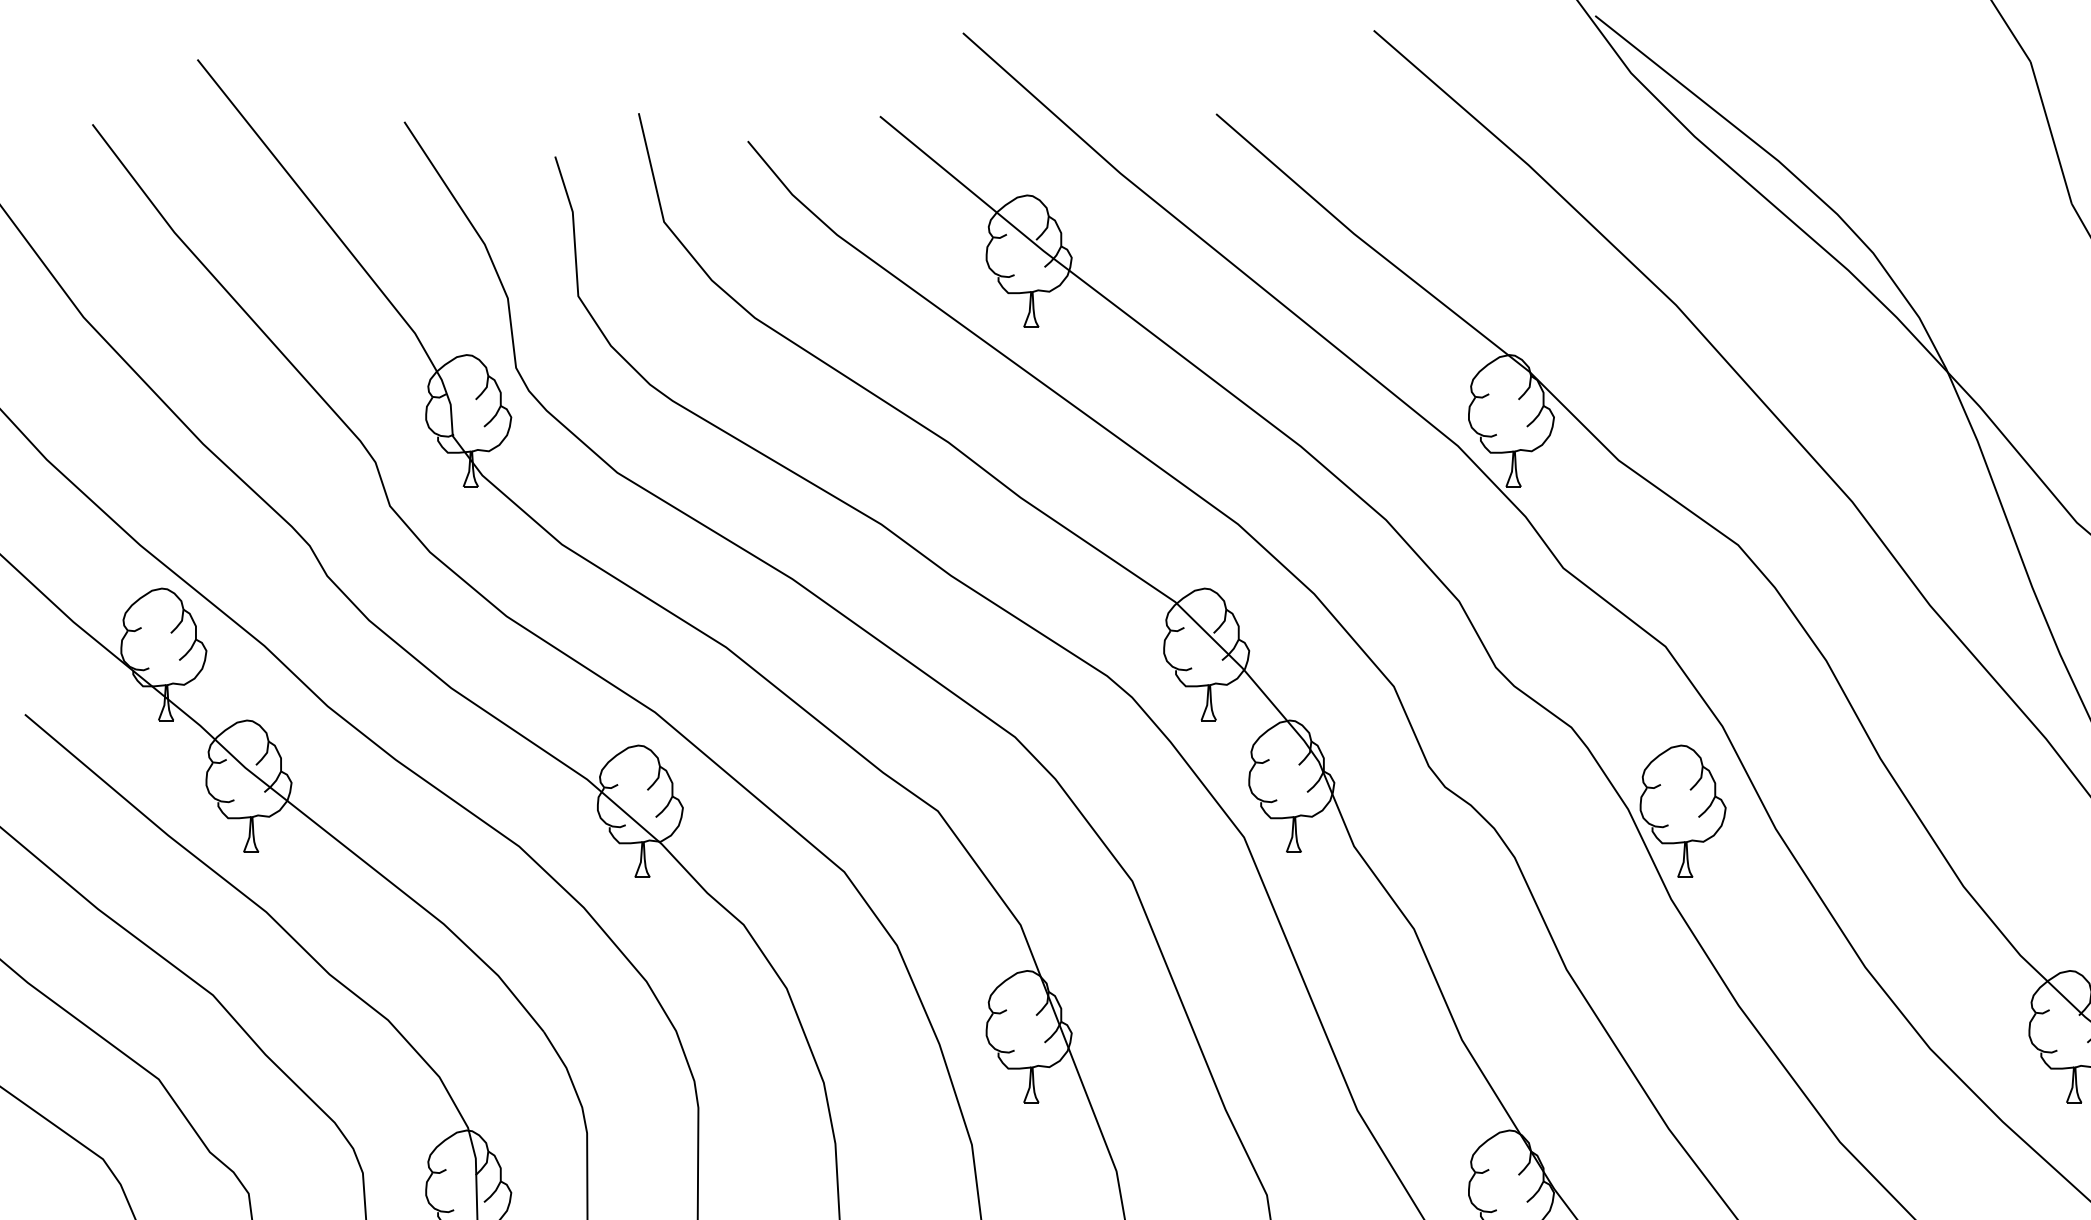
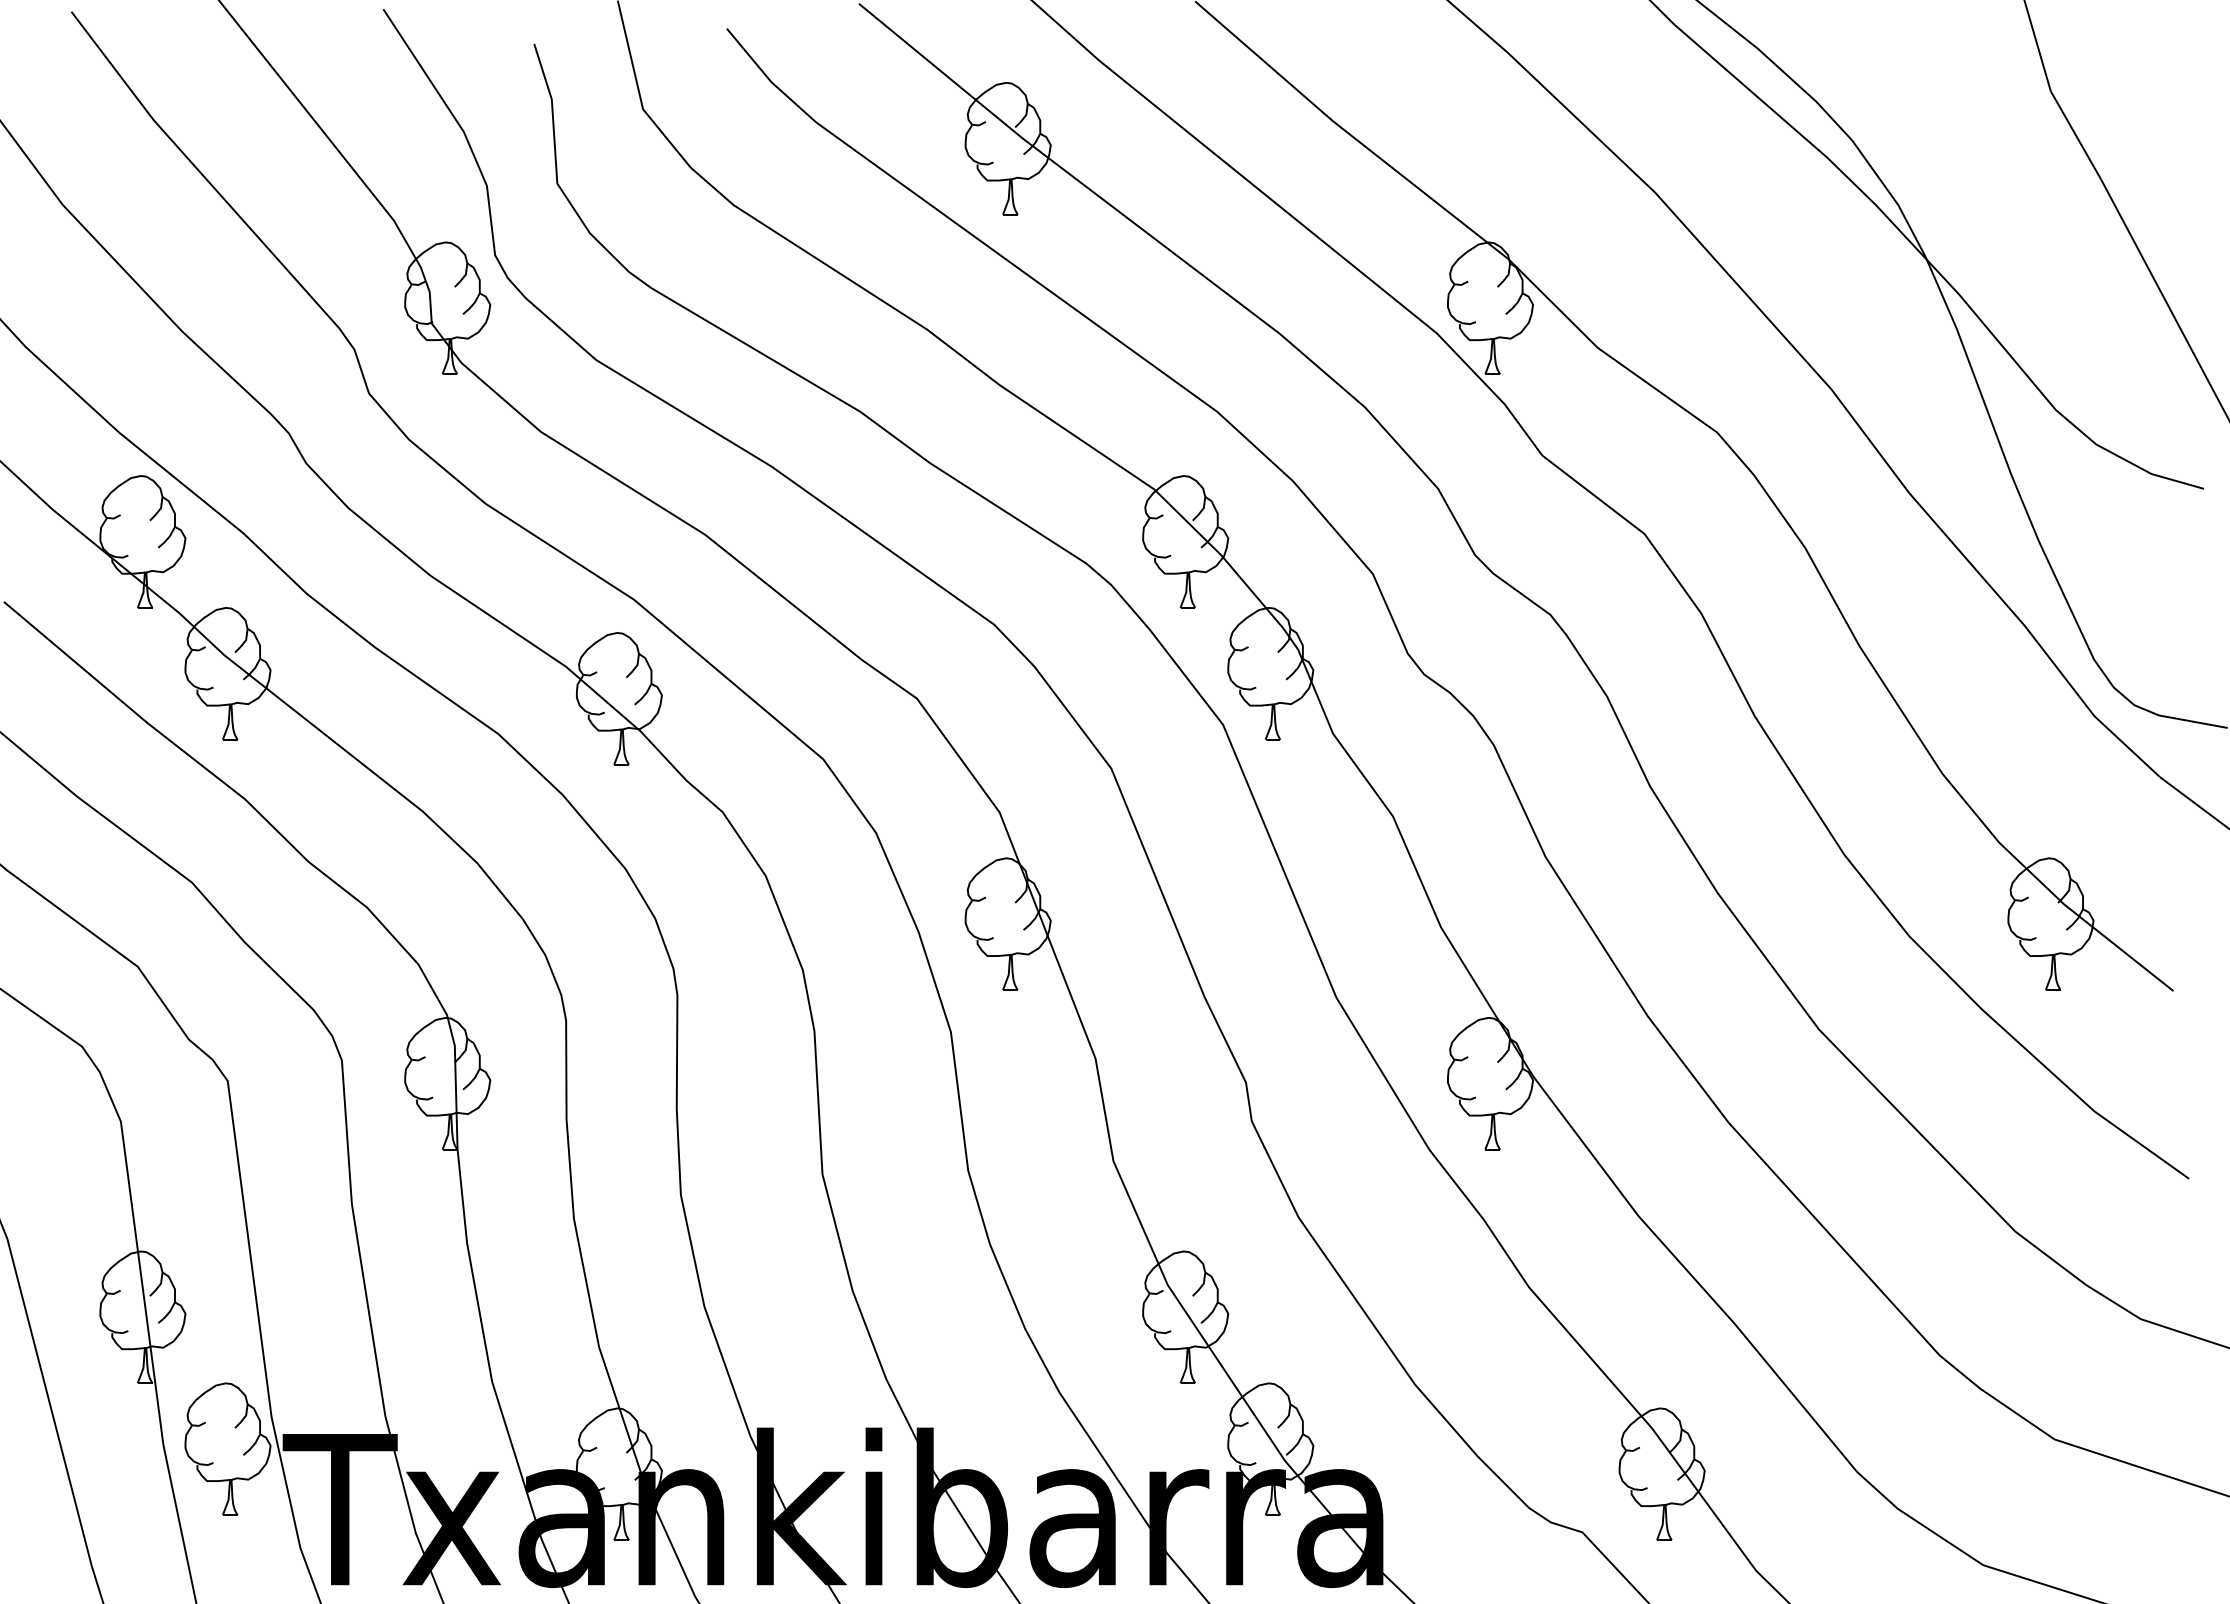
part: (1682, 811) -> (1661, 698), removed

